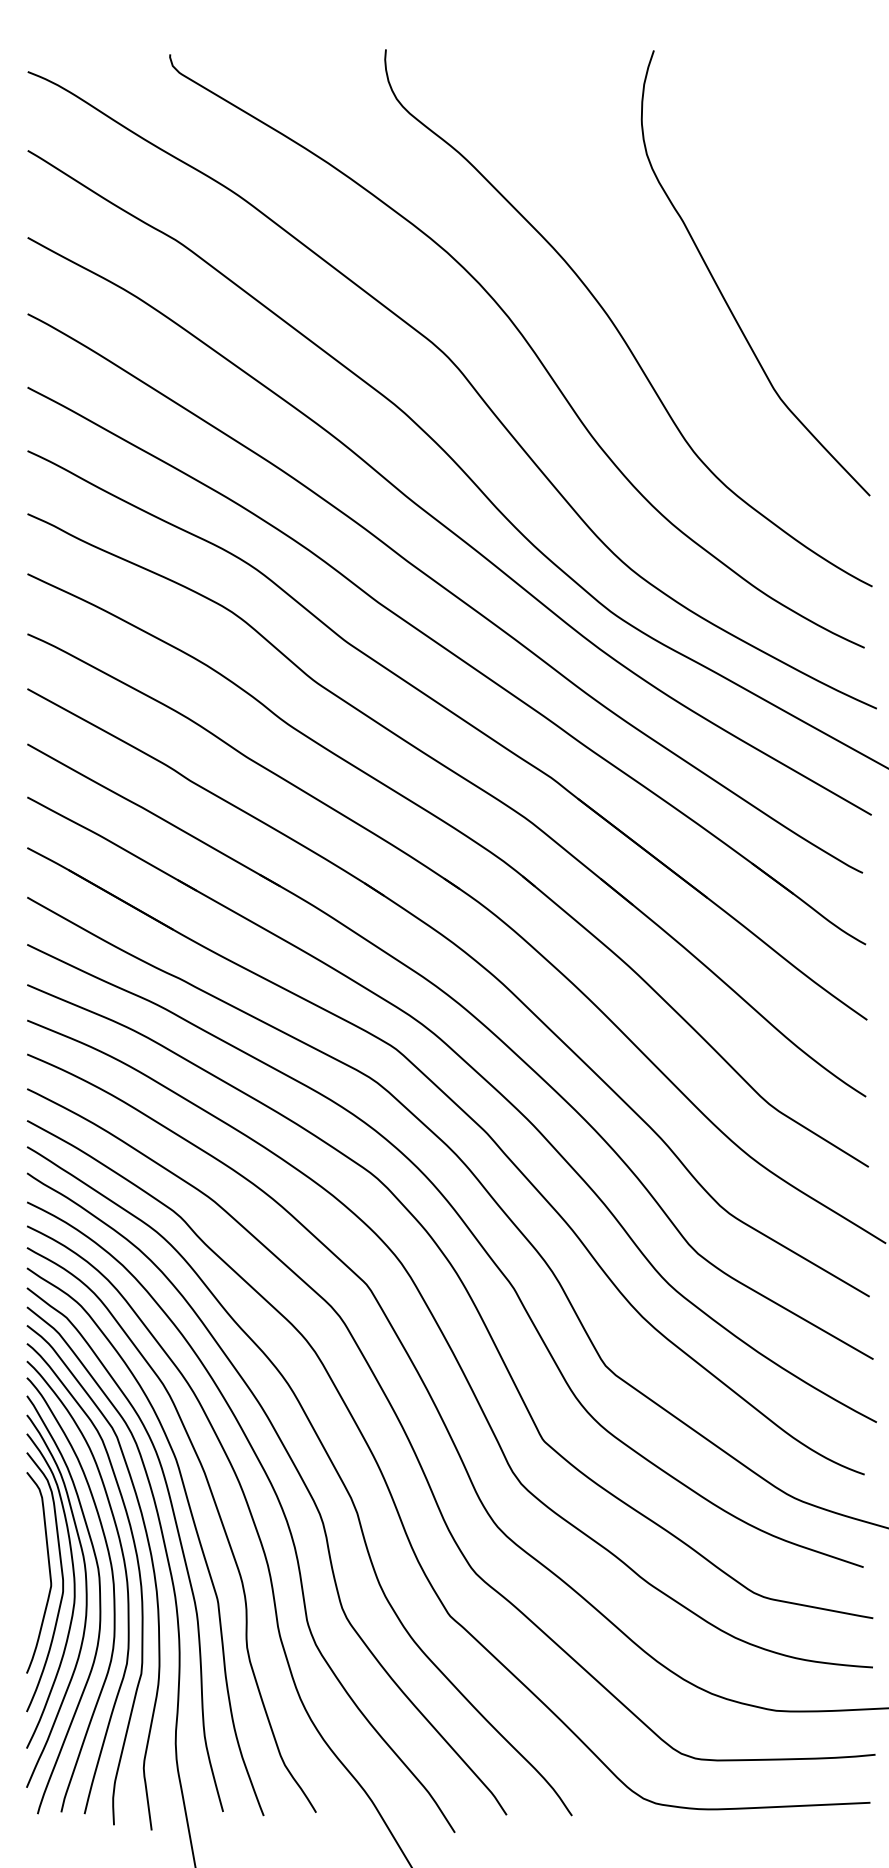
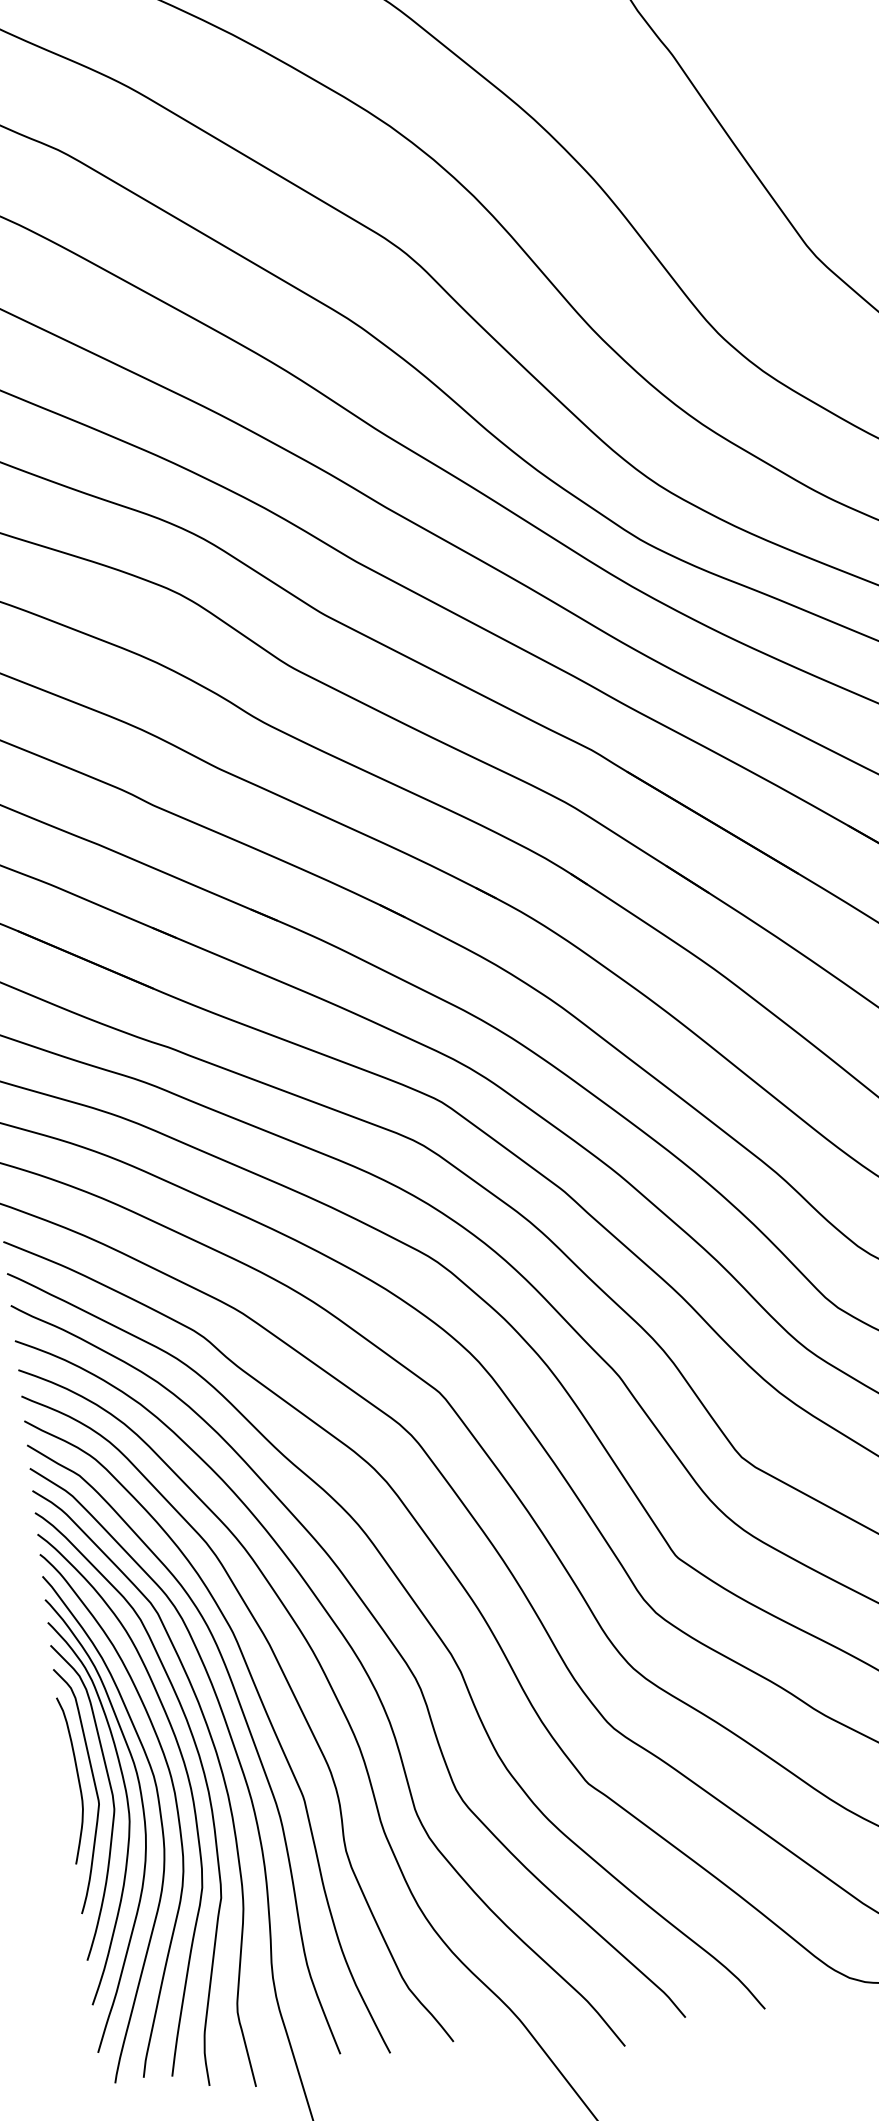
curve: (36, 1563) -> (77, 1778), added

